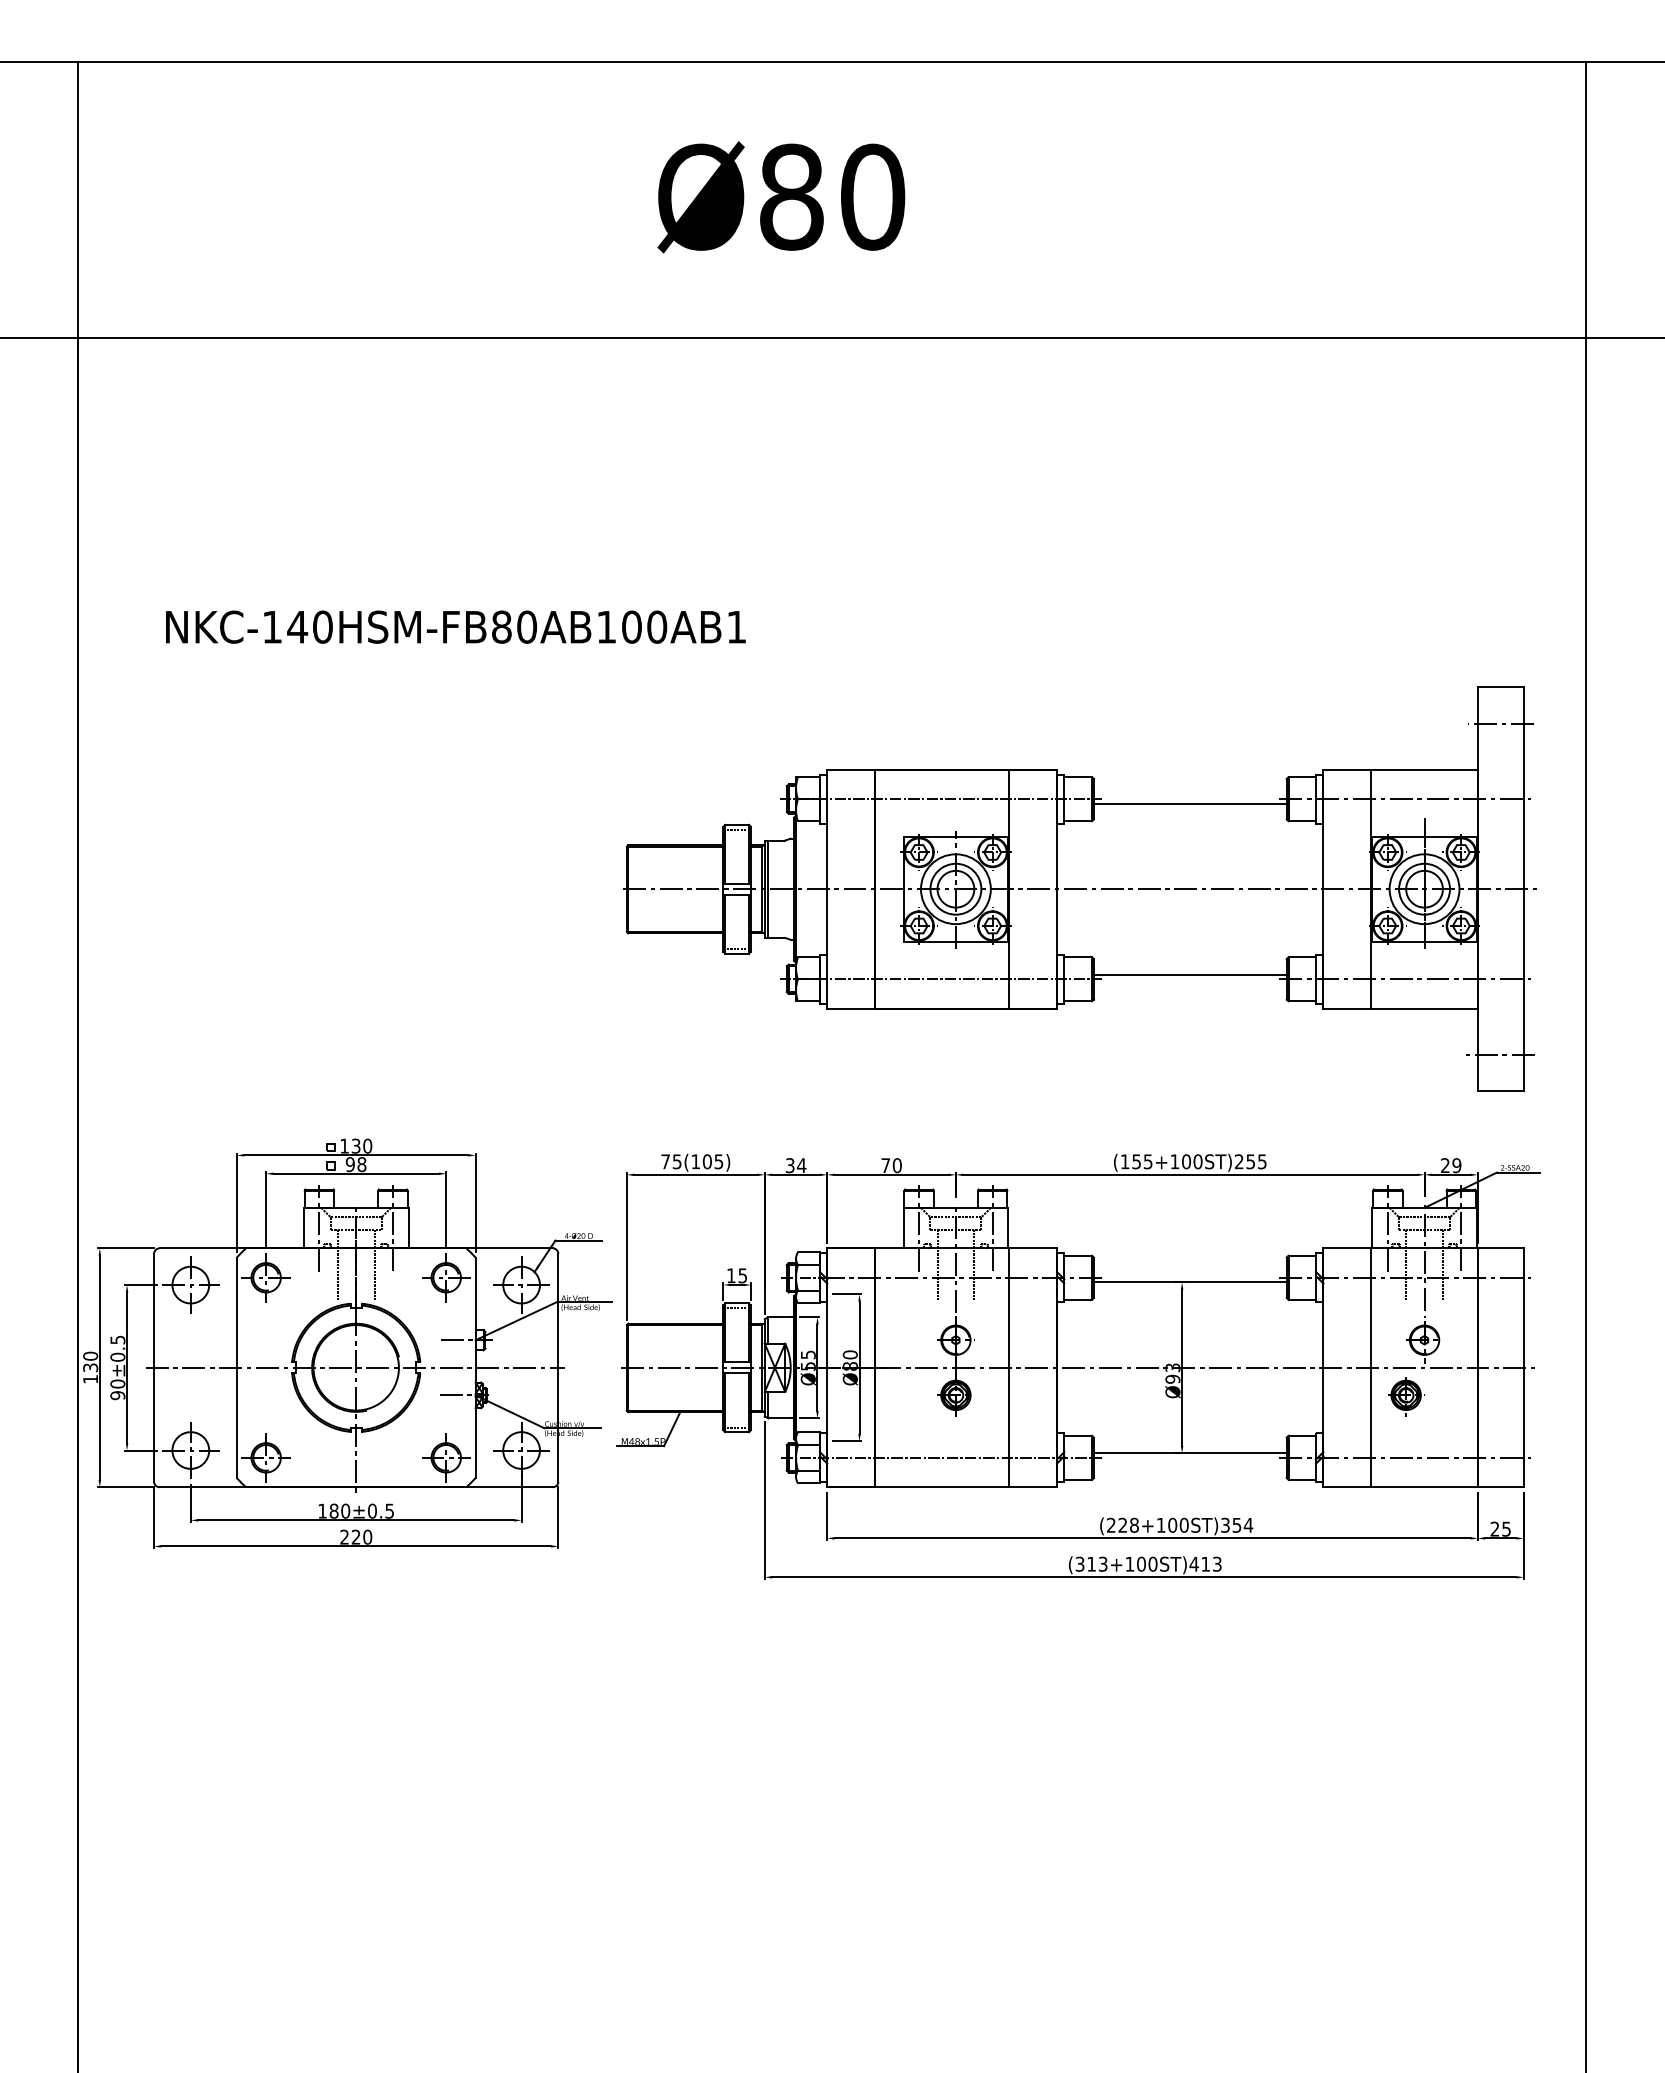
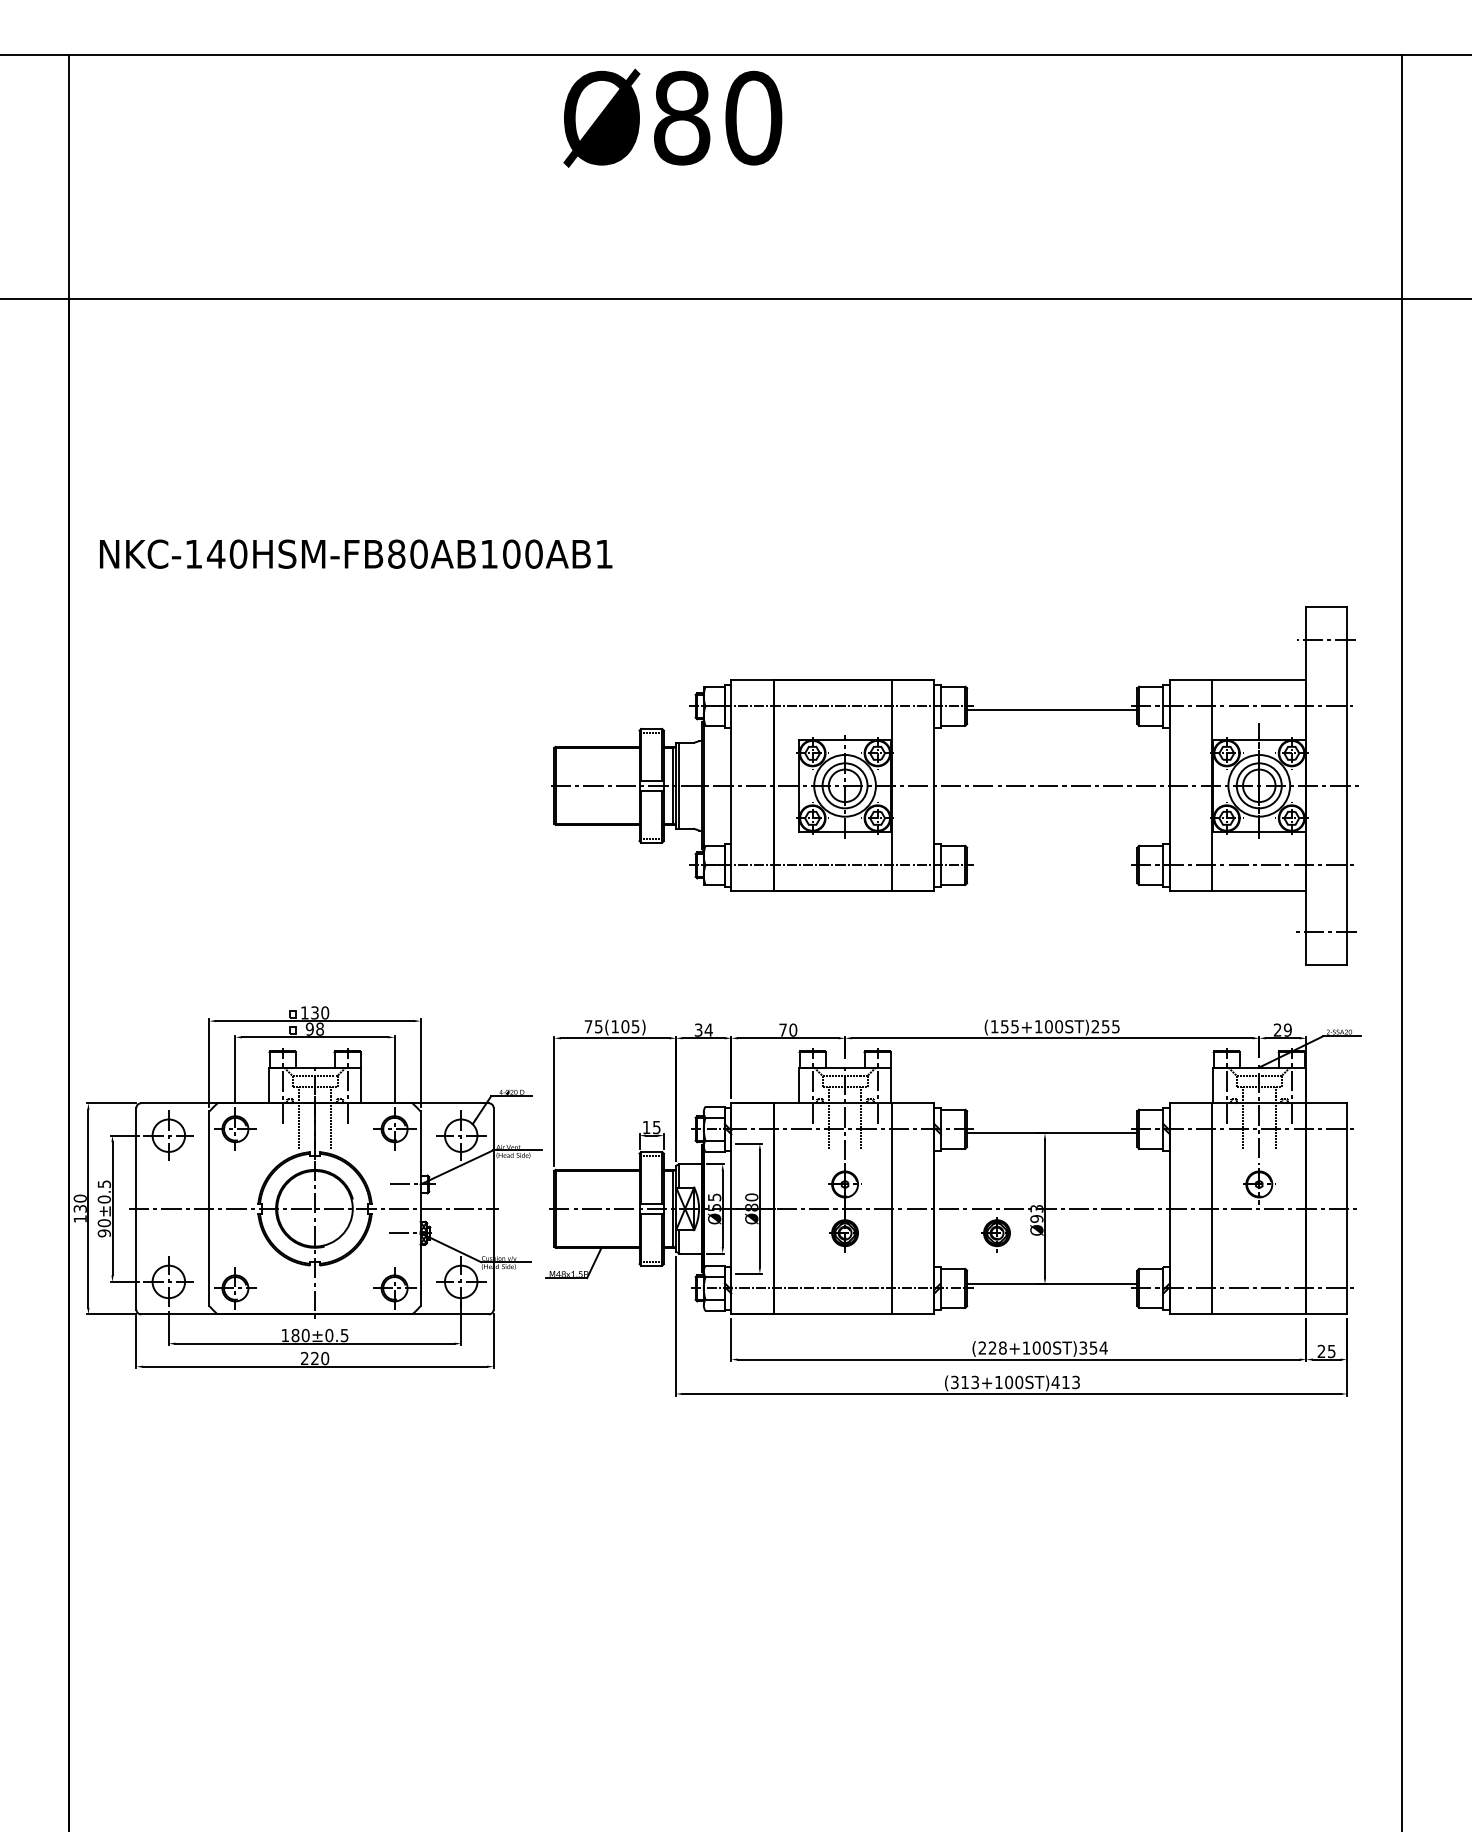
text: (781, 196) -> (672, 117), moved
text: (456, 626) -> (356, 553), moved
line: (1190, 974) -> (1052, 861), removed
part: (1404, 1396) -> (995, 1234), moved

